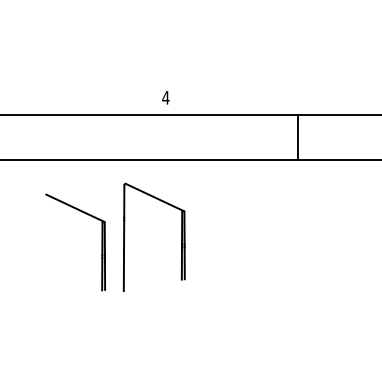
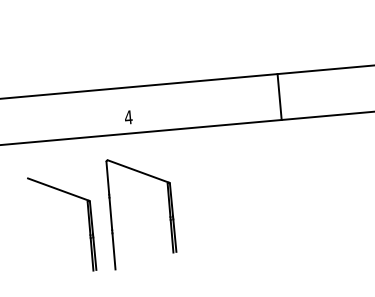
text: (165, 97) -> (128, 117), moved
line: (298, 136) -> (280, 96), moved
part: (123, 236) -> (110, 213), moved

